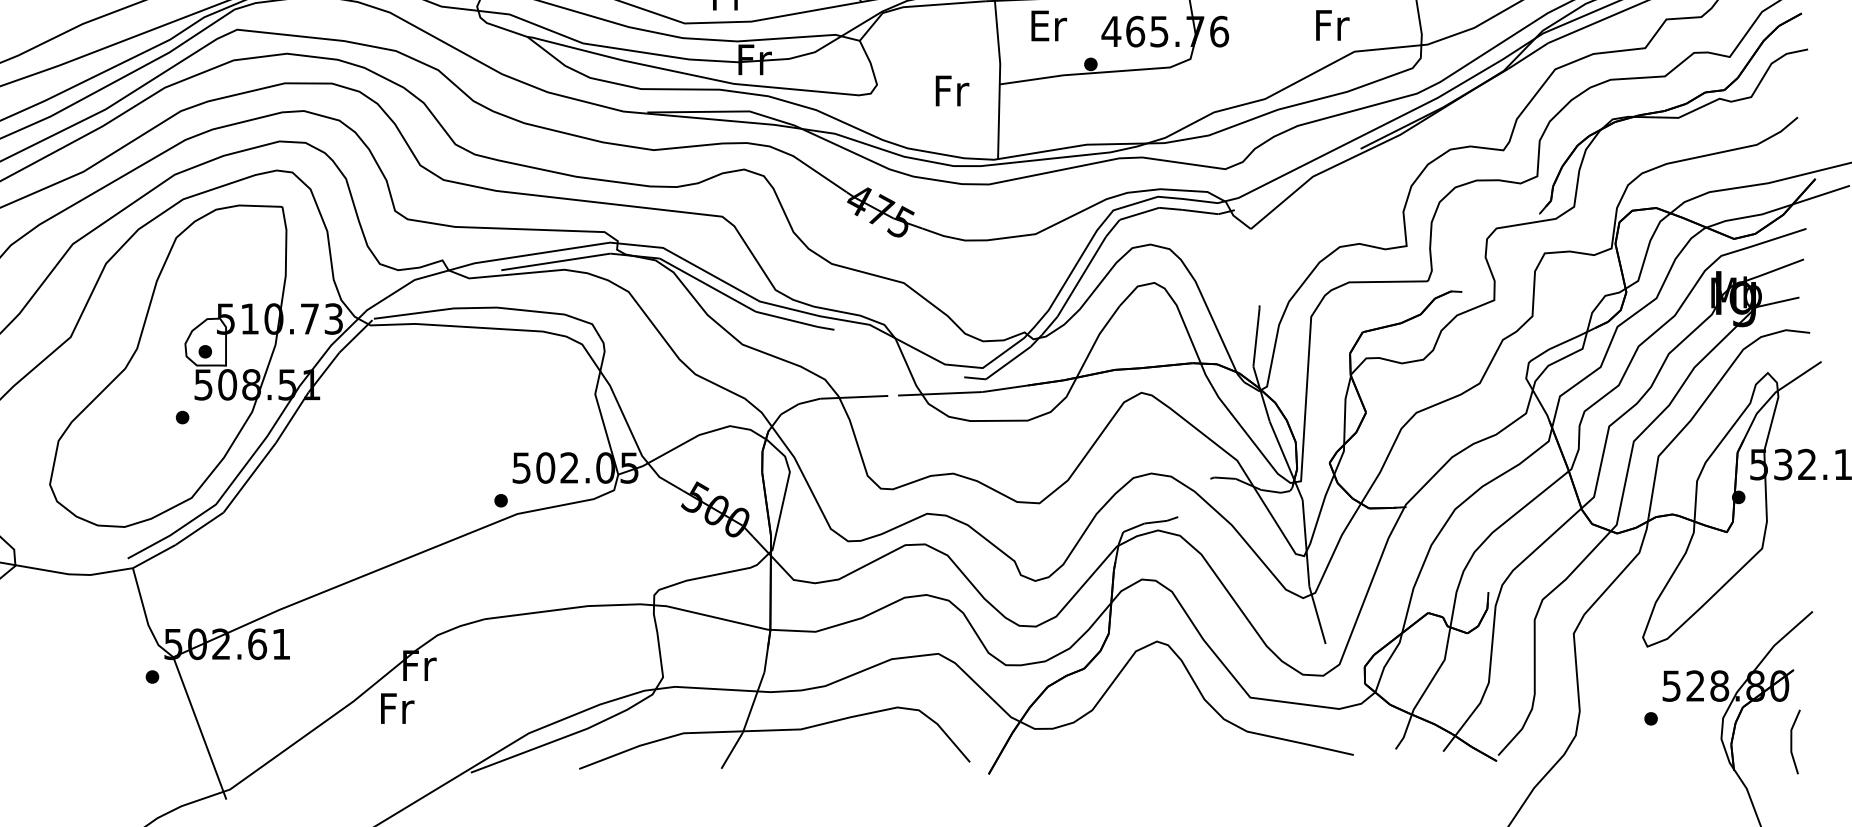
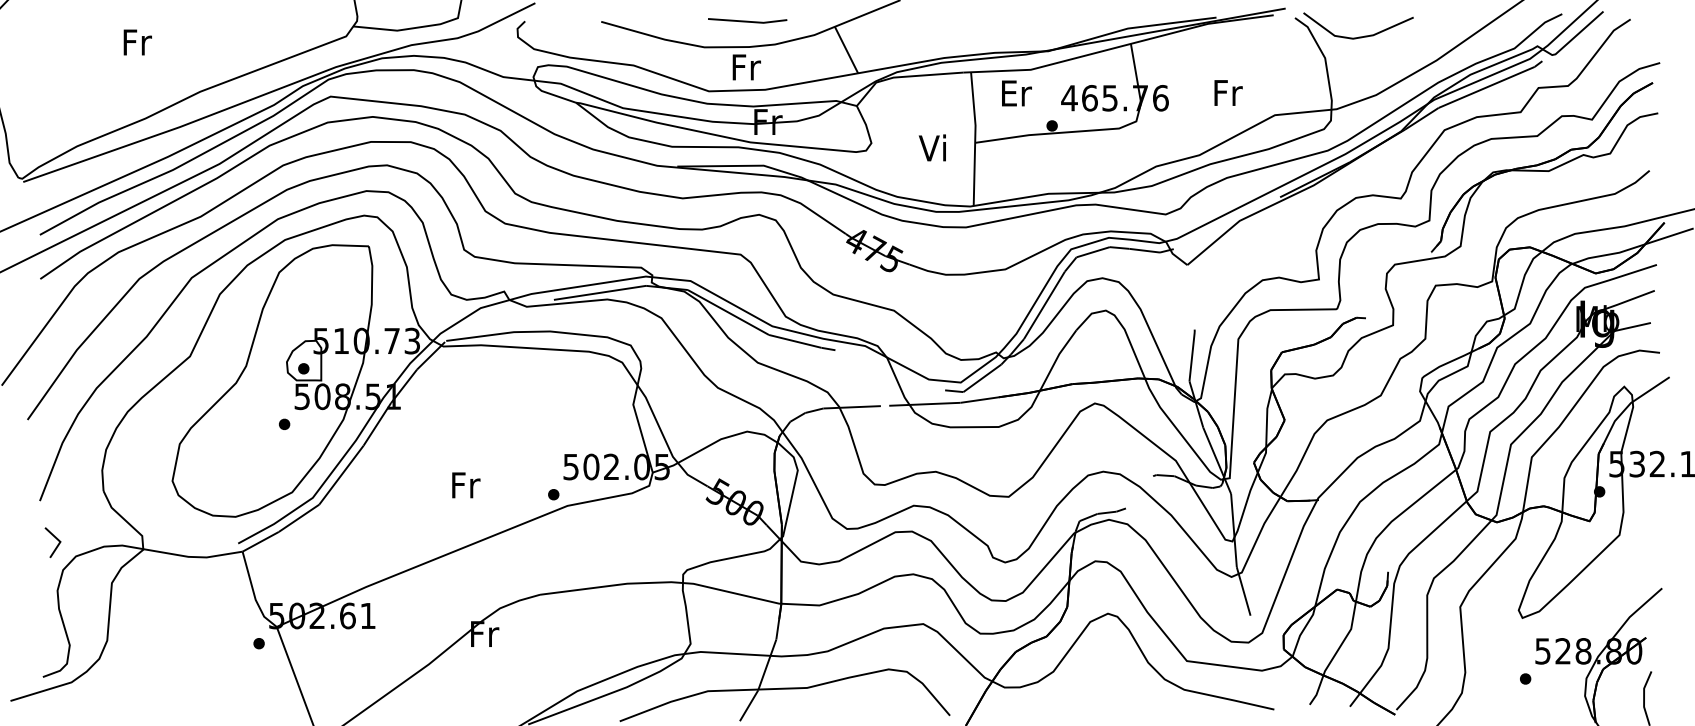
text: (1332, 24) -> (1228, 92), moved
text: (950, 89) -> (933, 147), Fr -> Vi
text: (397, 708) -> (466, 485), moved

